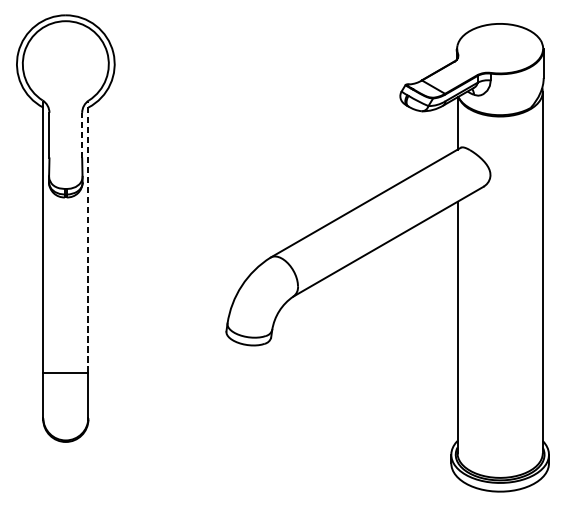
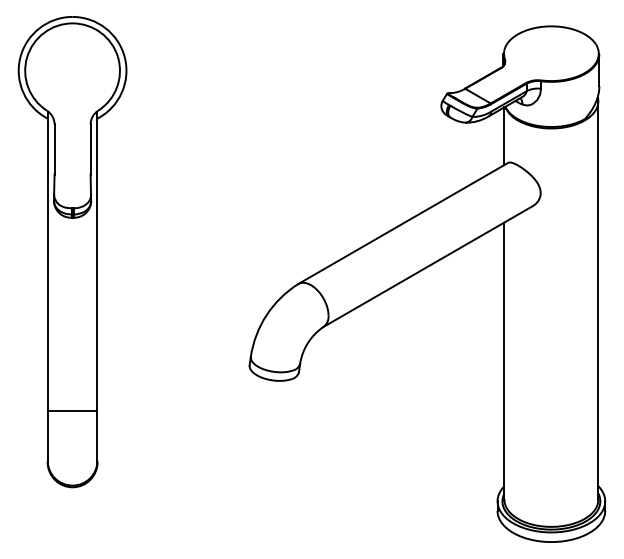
line: (82, 135) -> (90, 149), dashed -> solid
line: (88, 236) -> (97, 260), dashed -> solid

